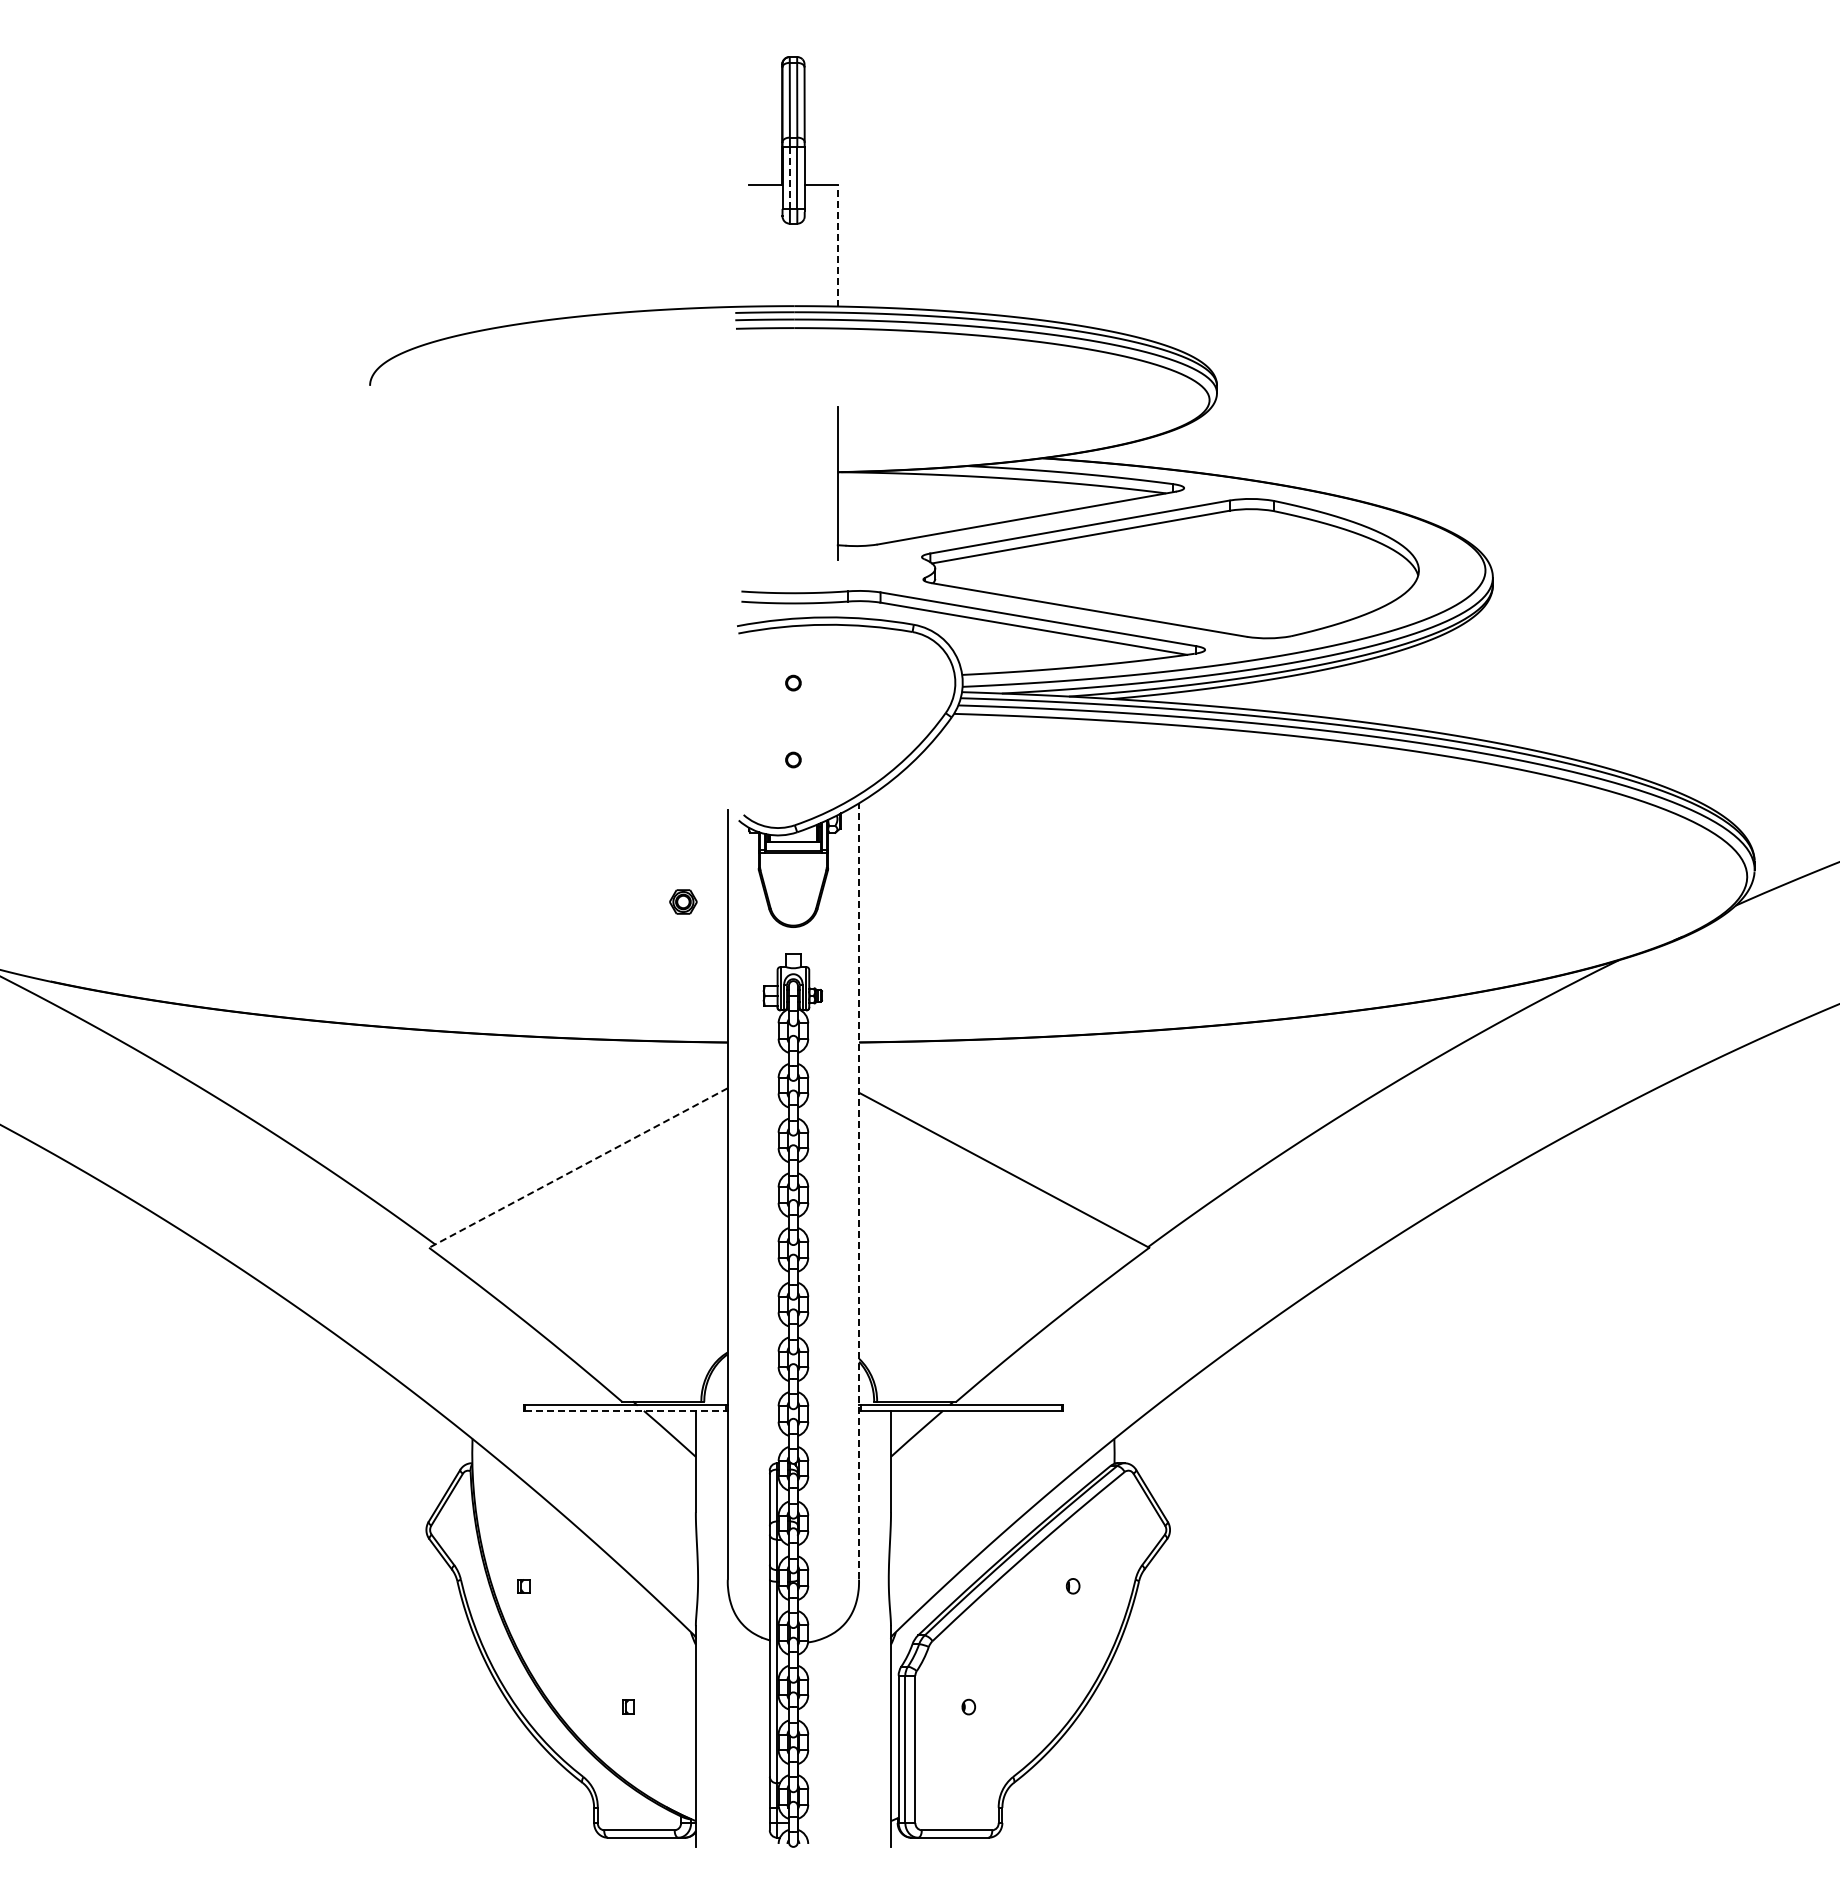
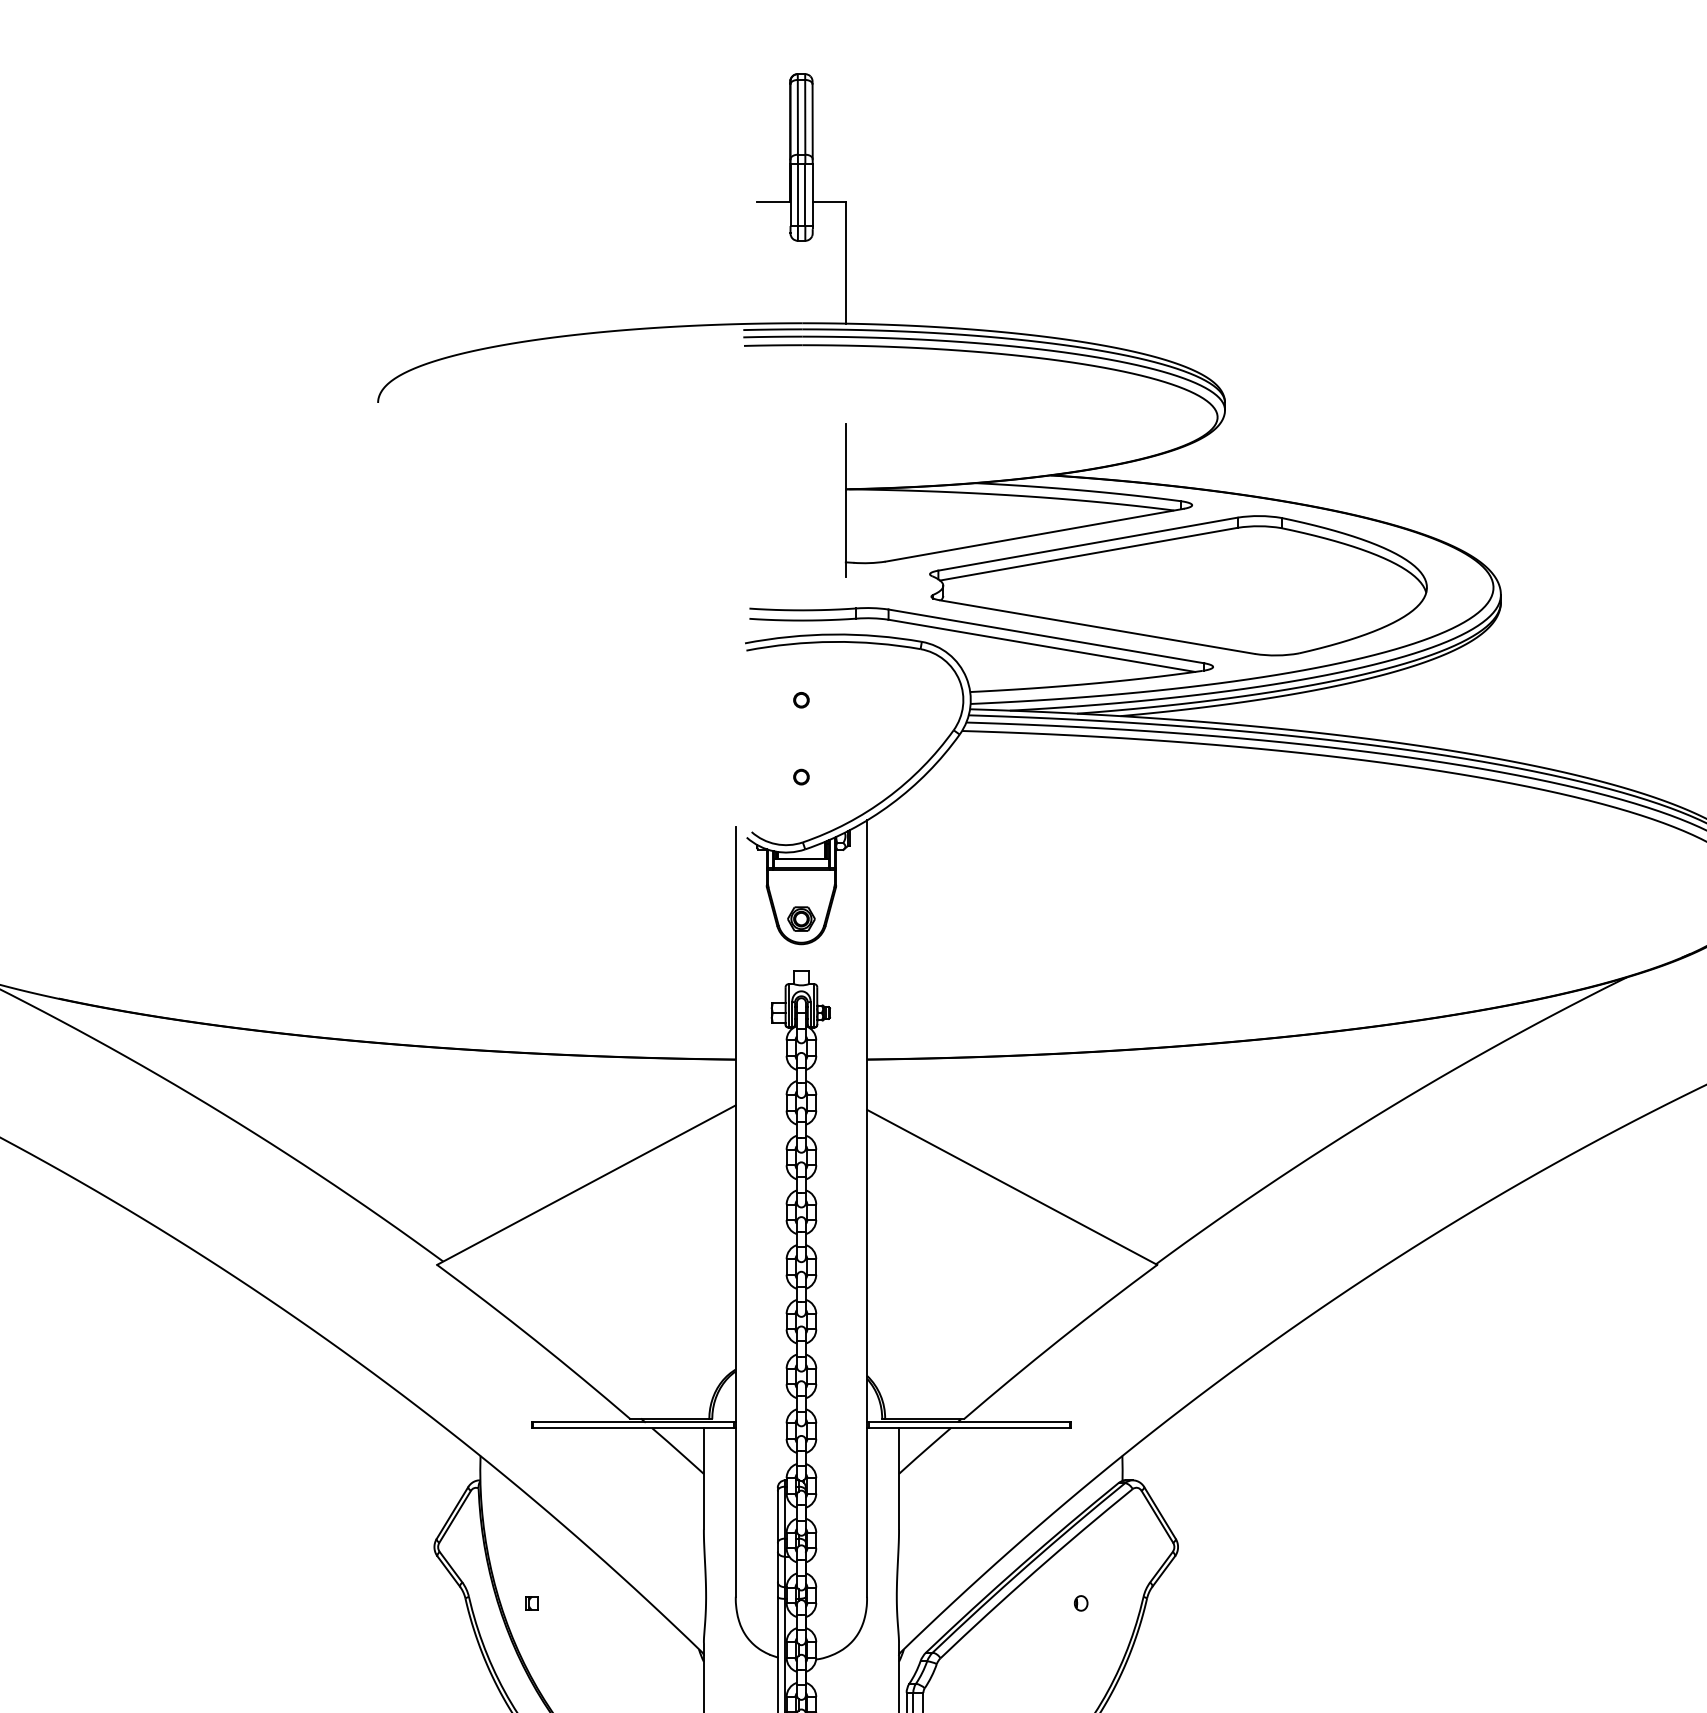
line: (789, 178) -> (797, 195), dashed -> solid
line: (837, 245) -> (845, 262), dashed -> solid
part: (683, 901) -> (801, 918), moved
line: (577, 1168) -> (585, 1185), dashed -> solid
line: (859, 1190) -> (867, 1207), dashed -> solid
line: (625, 1410) -> (633, 1427), dashed -> solid

